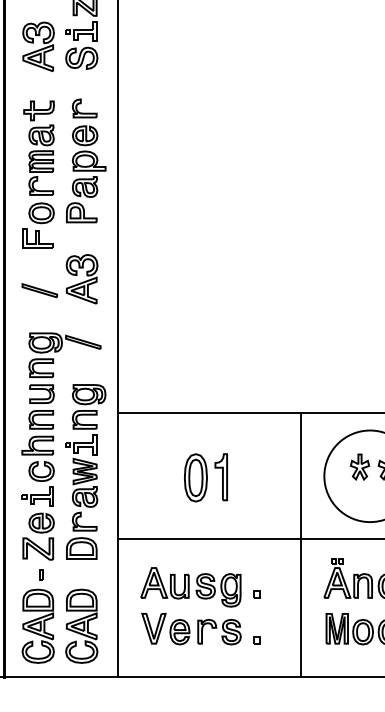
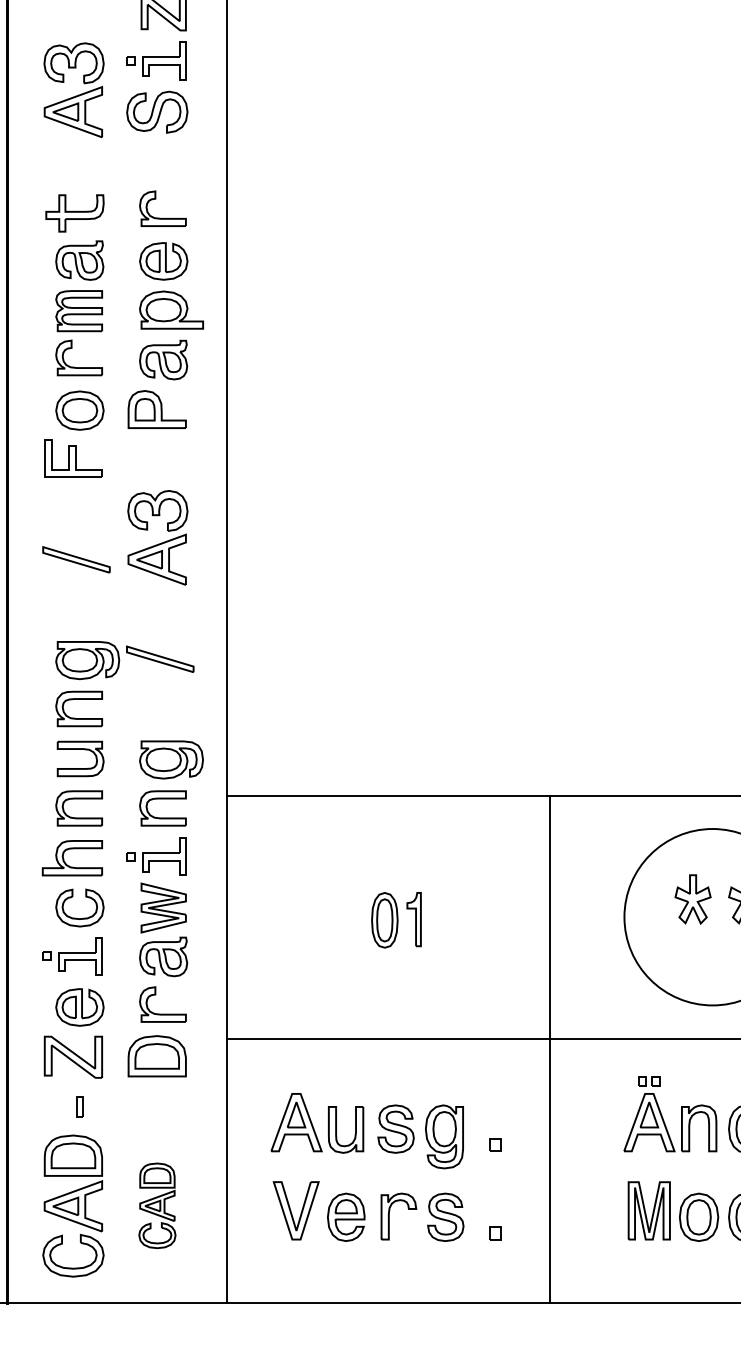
part: (205, 477) -> (395, 919), size x0.6
line: (301, 544) -> (549, 1048), moved
part: (81, 625) -> (156, 1204), size x0.6

